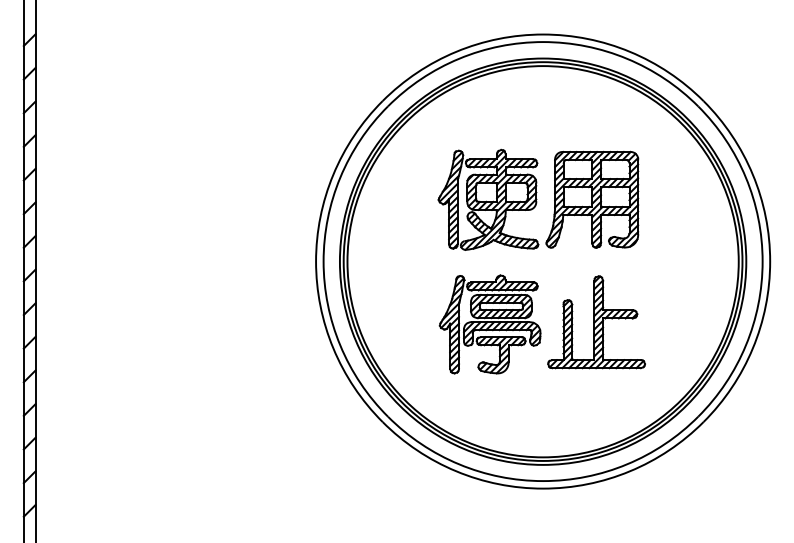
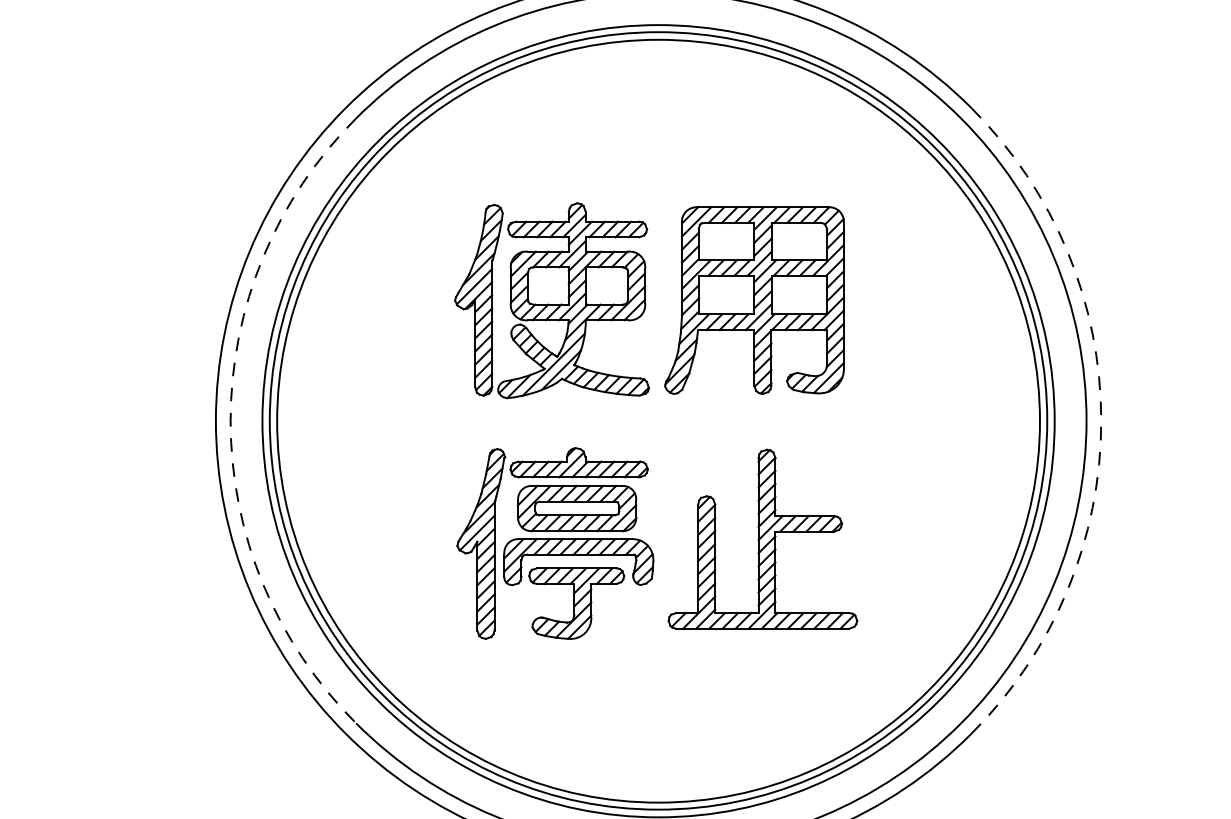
arc: (323, 261) -> (230, 420), solid -> dashed
arc: (770, 261) -> (1101, 420), solid -> dashed

